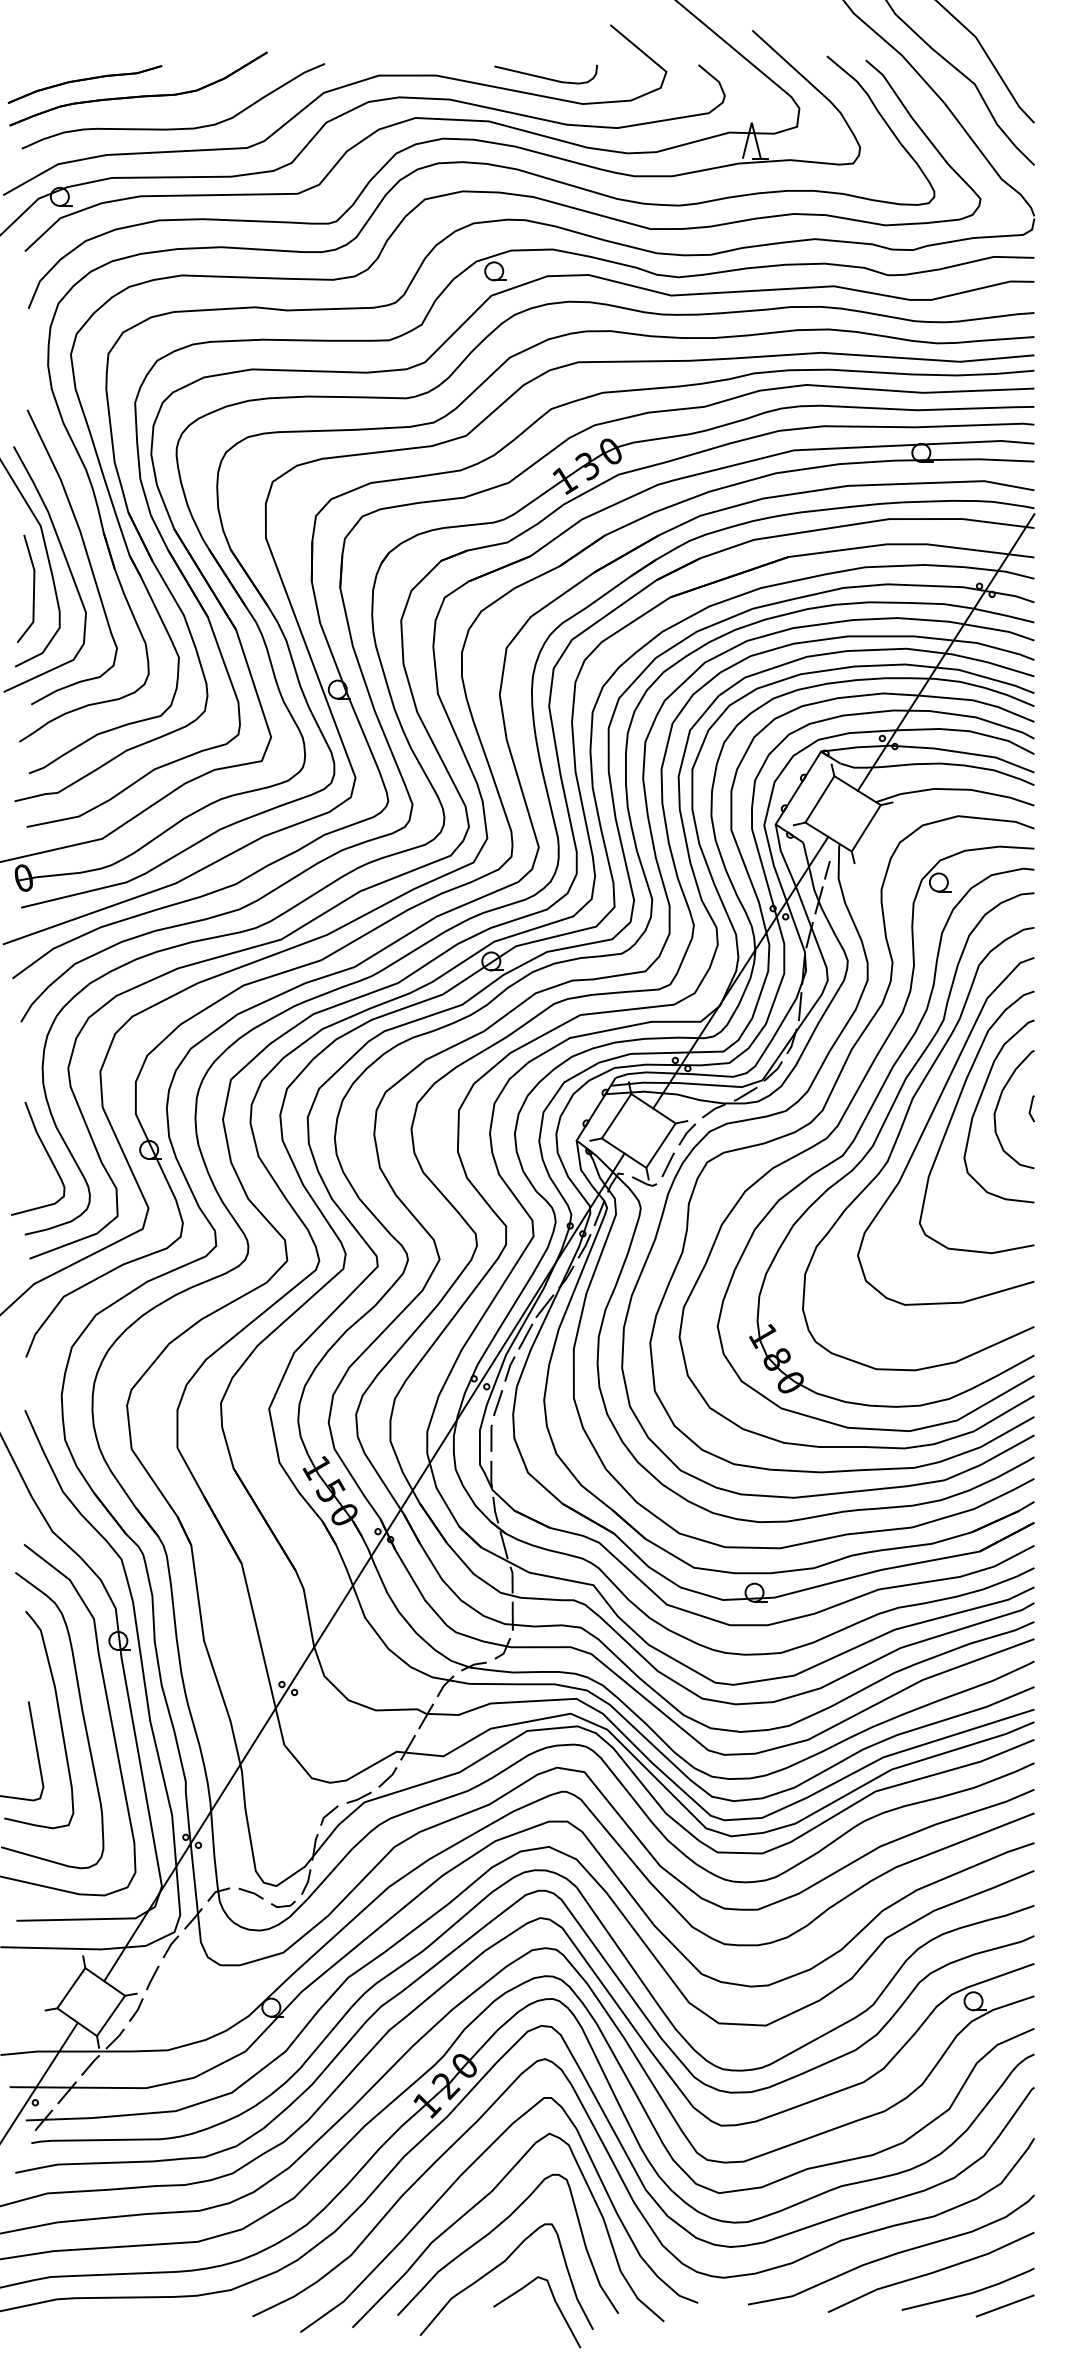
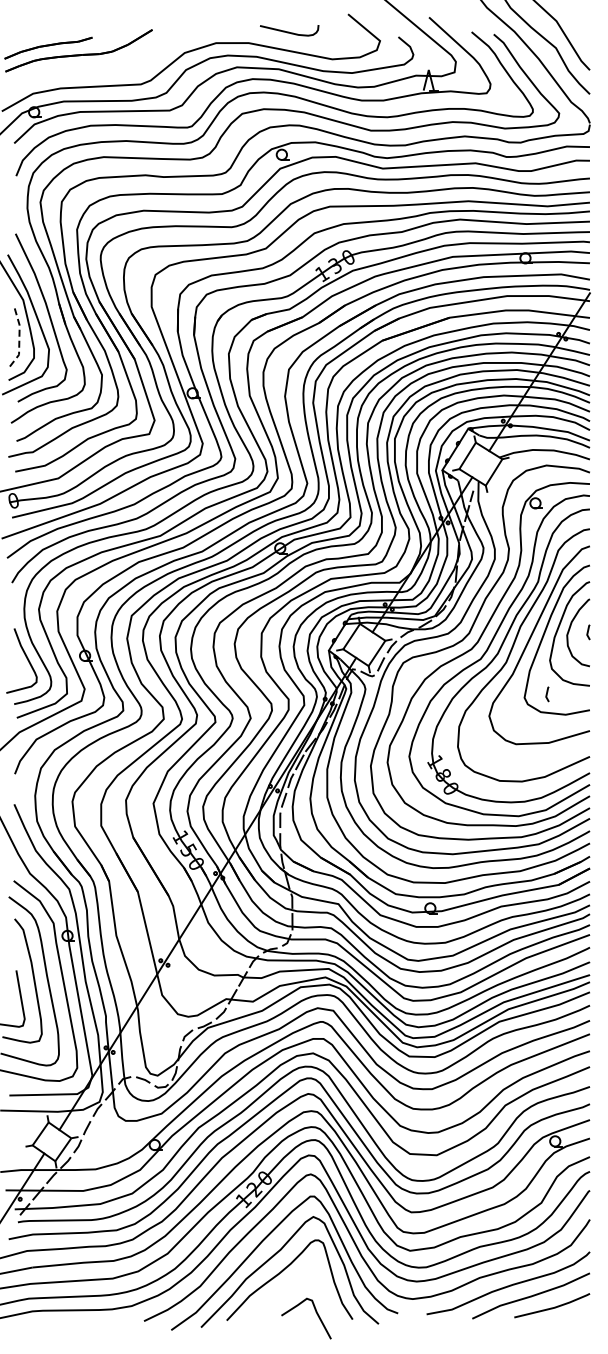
curve: (546, 76) -> (289, 31), moved
curve: (172, 127) -> (98, 72), removed
line: (34, 589) -> (19, 336), solid -> dashed
line: (959, 1217) -> (547, 694), added
curve: (498, 2267) -> (284, 1293), removed
line: (1005, 2304) -> (573, 1314), removed

